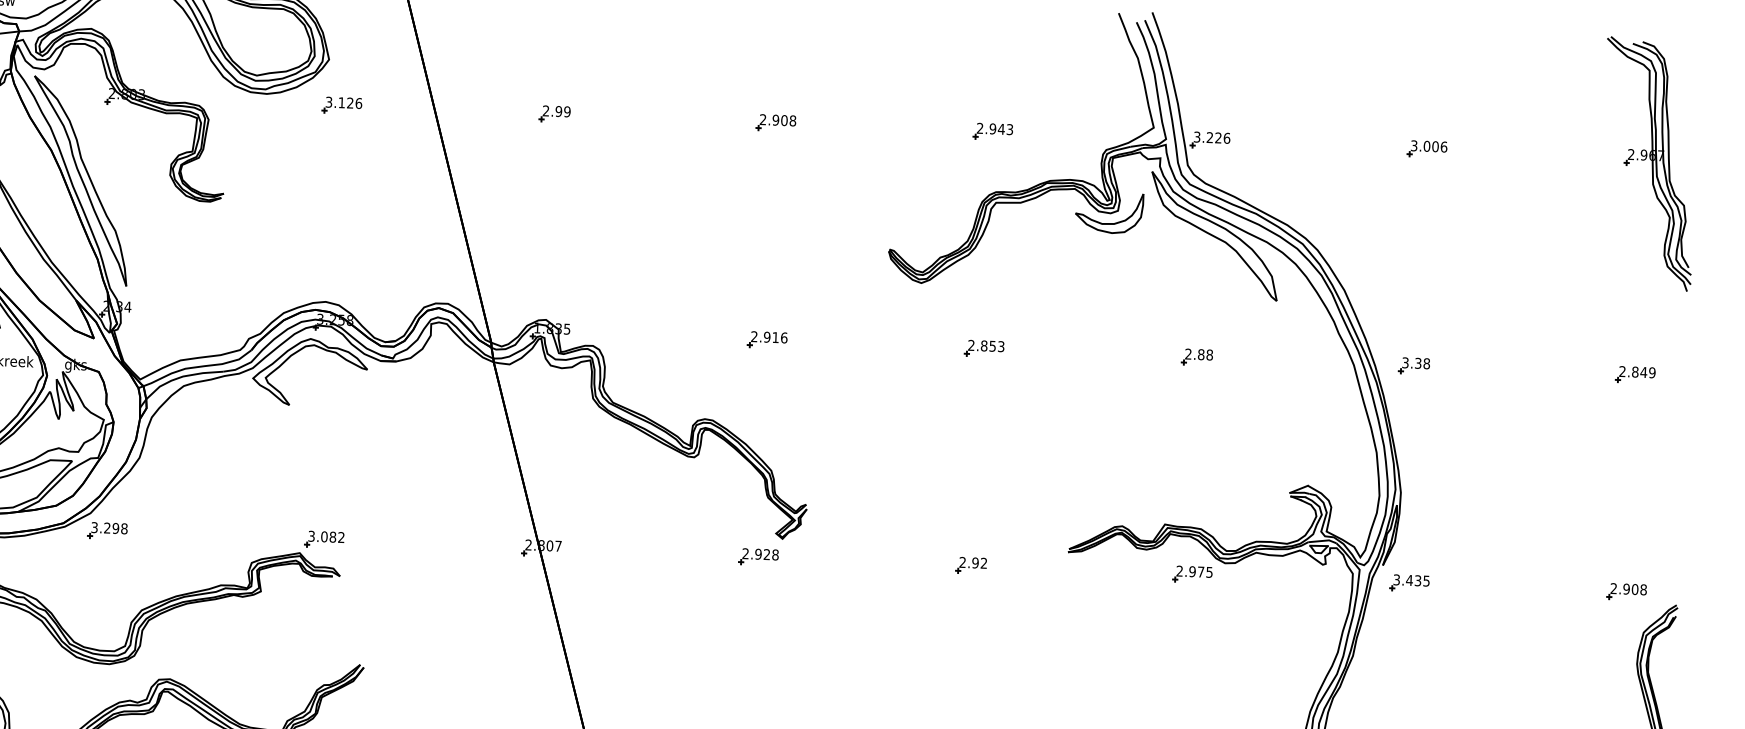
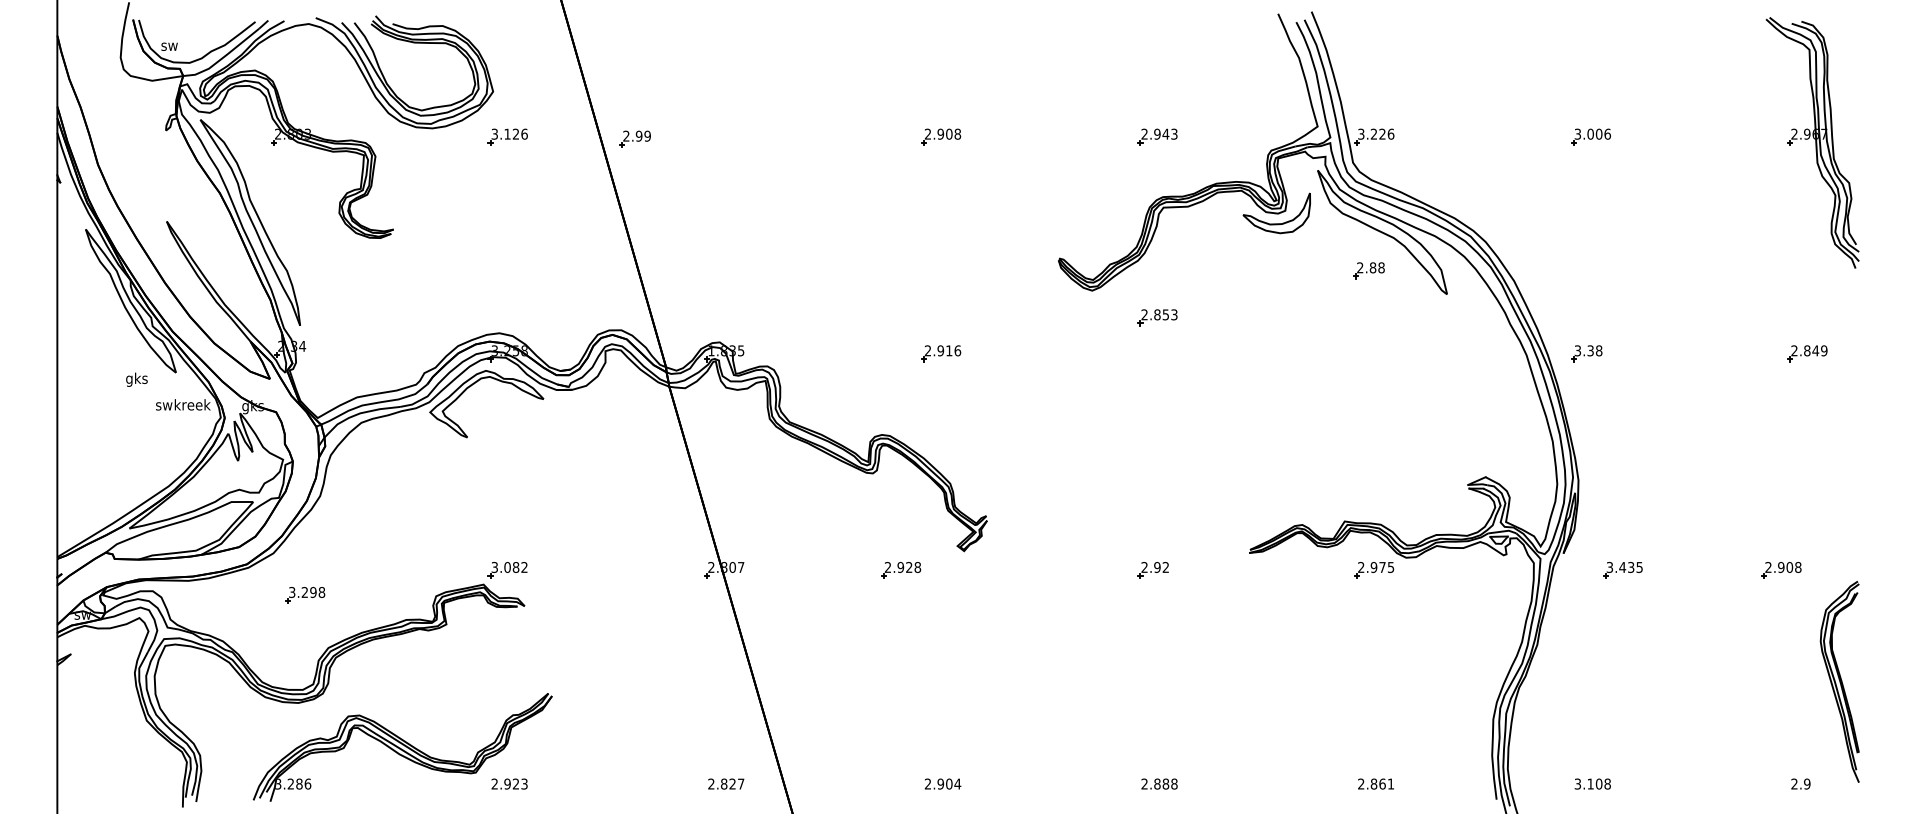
part: (554, 113) -> (634, 138), moved
part: (984, 348) -> (1157, 317), moved
part: (1196, 357) -> (1368, 270), moved
part: (107, 531) -> (305, 595), moved
part: (759, 557) -> (901, 570), moved
part: (1409, 583) -> (1622, 570), moved
part: (1626, 592) -> (1781, 570), moved

